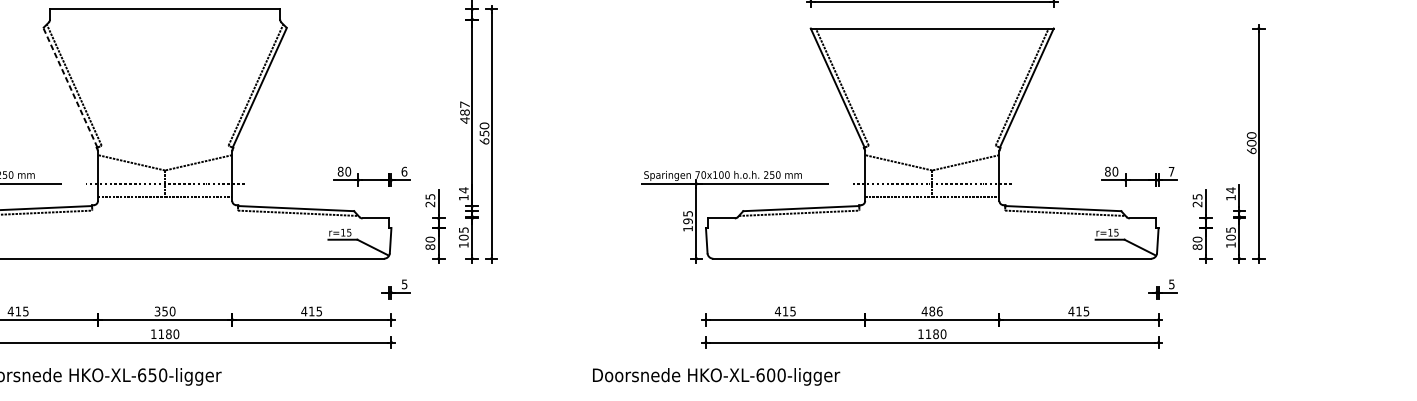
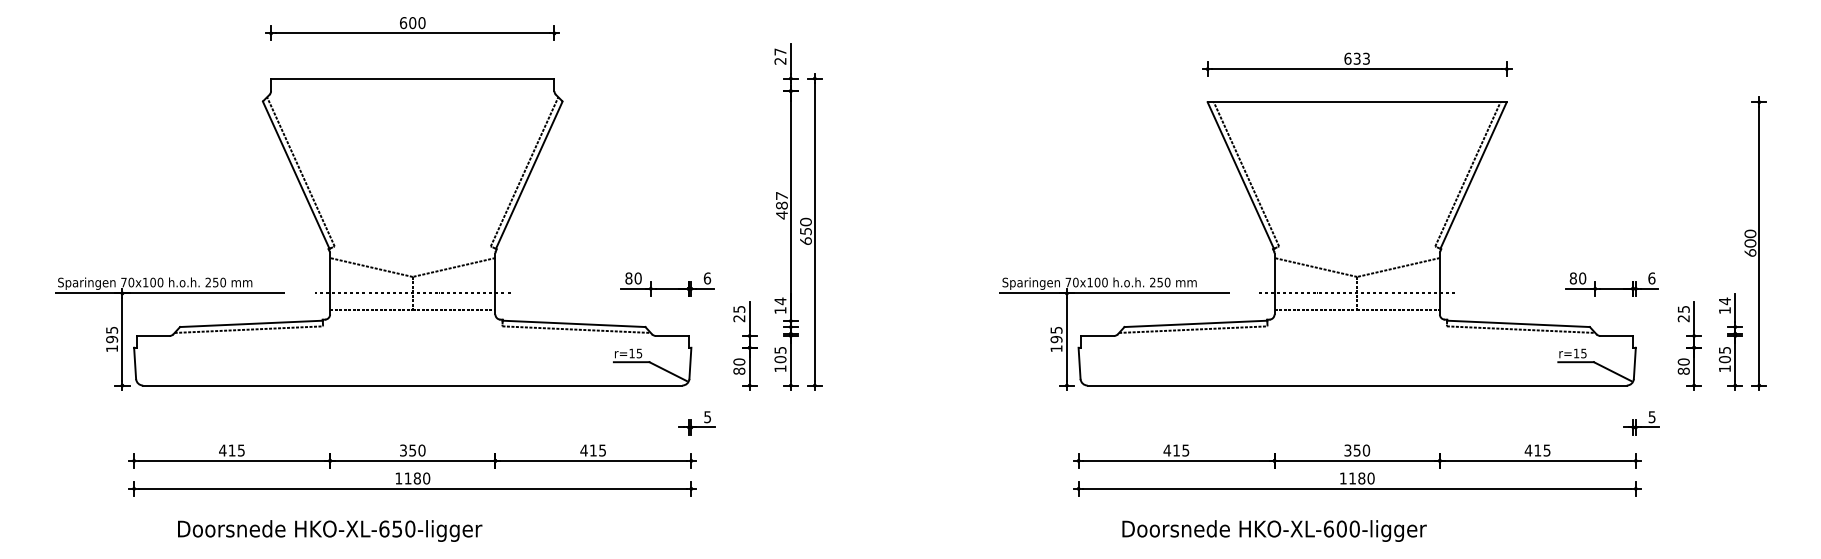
line: (70, 88) -> (296, 175), dashed -> solid
text: (1171, 171) -> (1651, 278), 7 -> 6
text: (932, 311) -> (1357, 450), 486 -> 350
text: (716, 376) -> (1274, 530), moved

